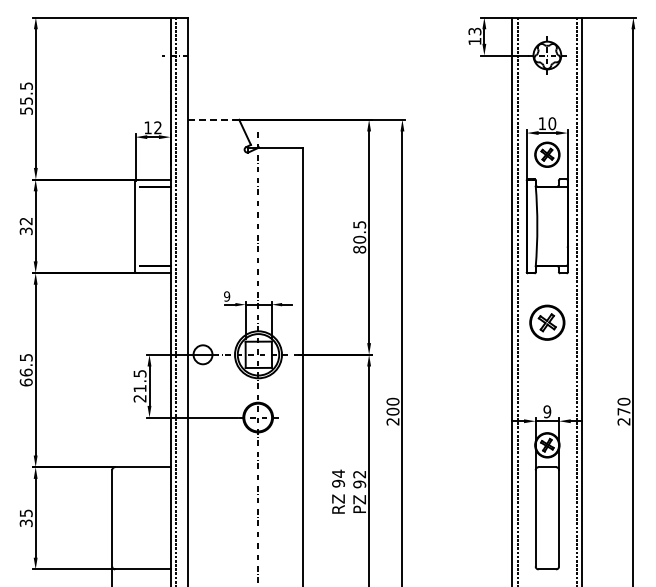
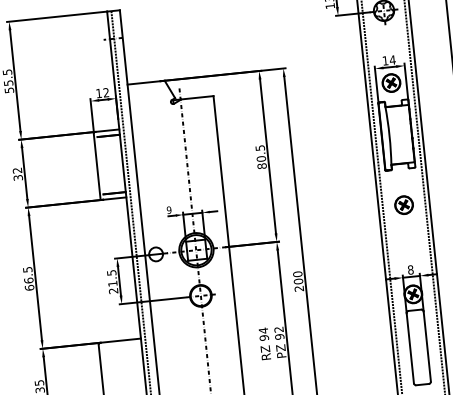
line: (210, 119) -> (143, 82), dashed -> solid
text: (552, 123) -> (392, 59), 10 -> 14
part: (547, 322) -> (404, 205), size x0.71
text: (547, 411) -> (410, 269), 9 -> 8

